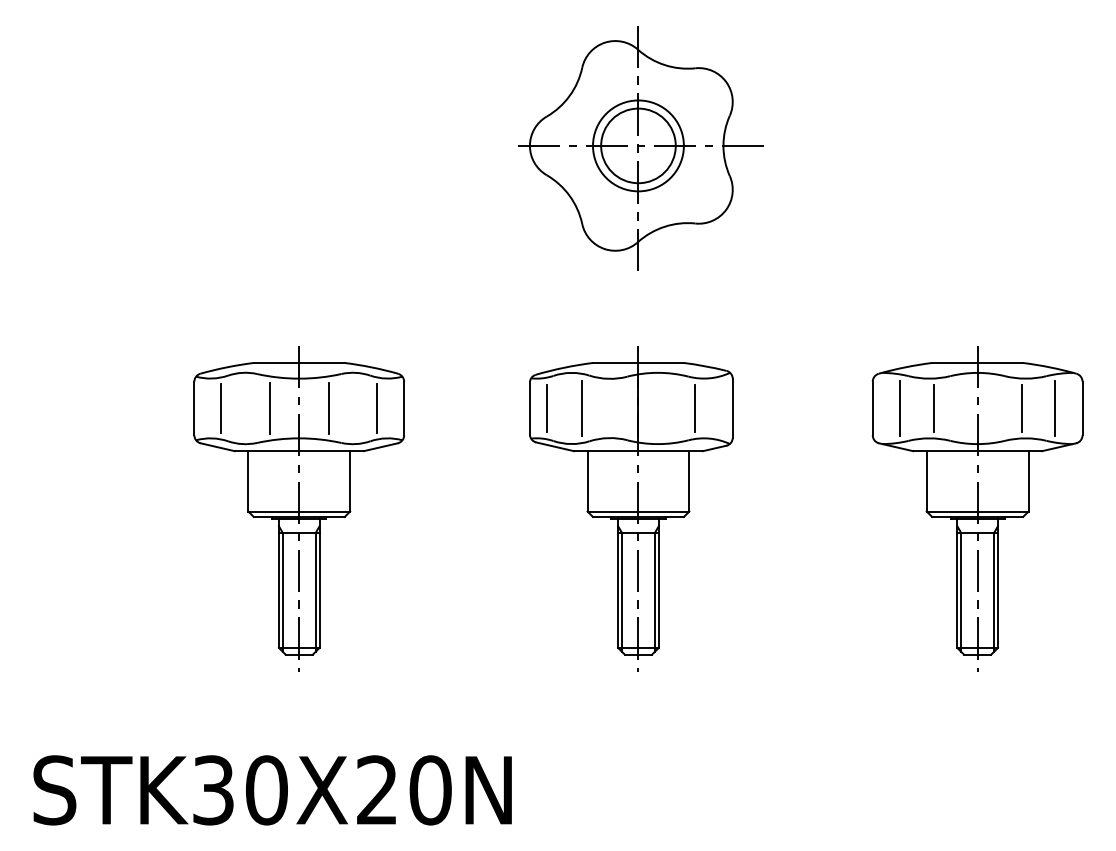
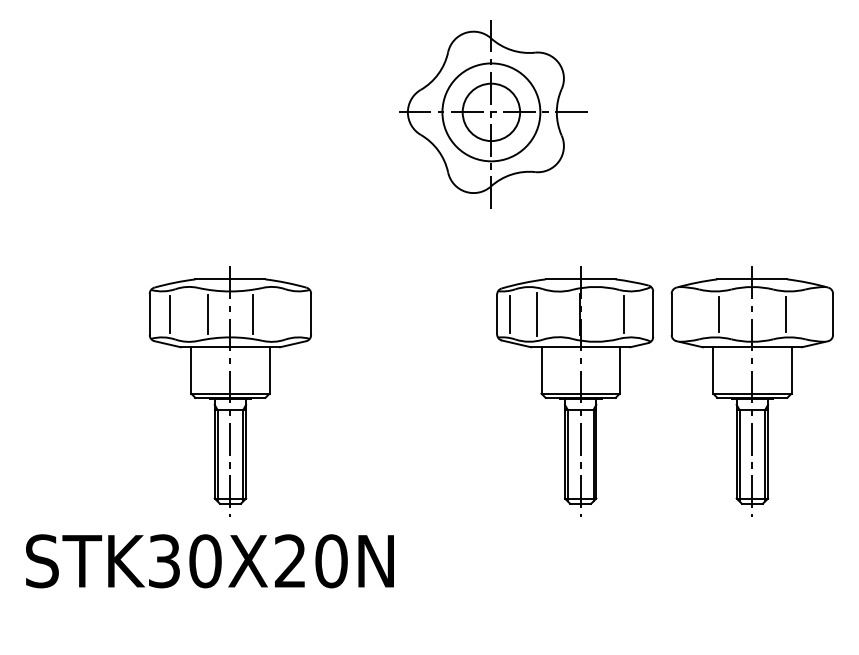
circle: (638, 145) -> (491, 112), size x1.4
line: (377, 408) -> (290, 314), removed
line: (899, 408) -> (692, 314), removed
line: (1055, 408) -> (812, 314), removed
part: (631, 508) -> (575, 391), moved
text: (272, 790) -> (209, 561), moved

